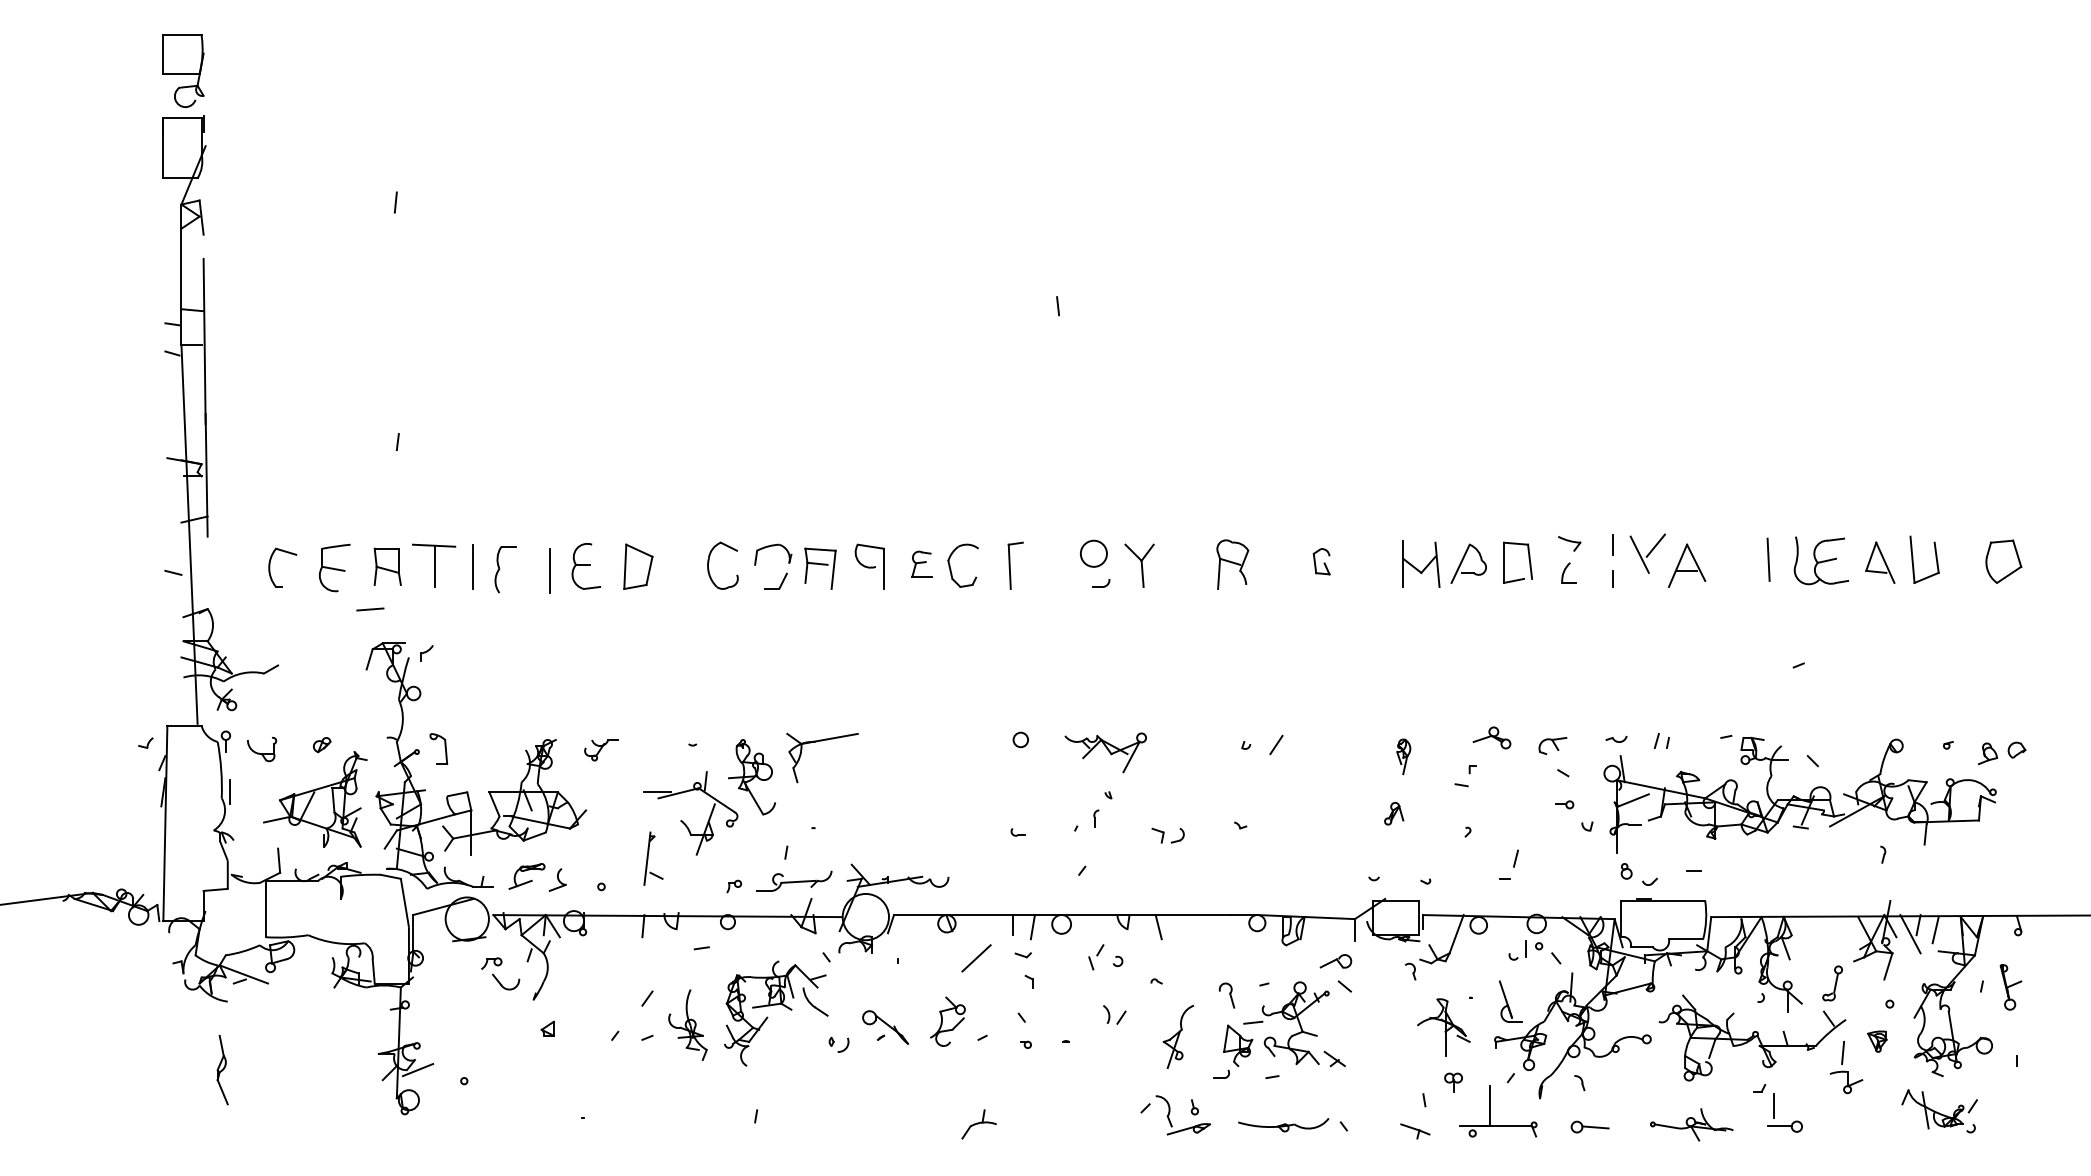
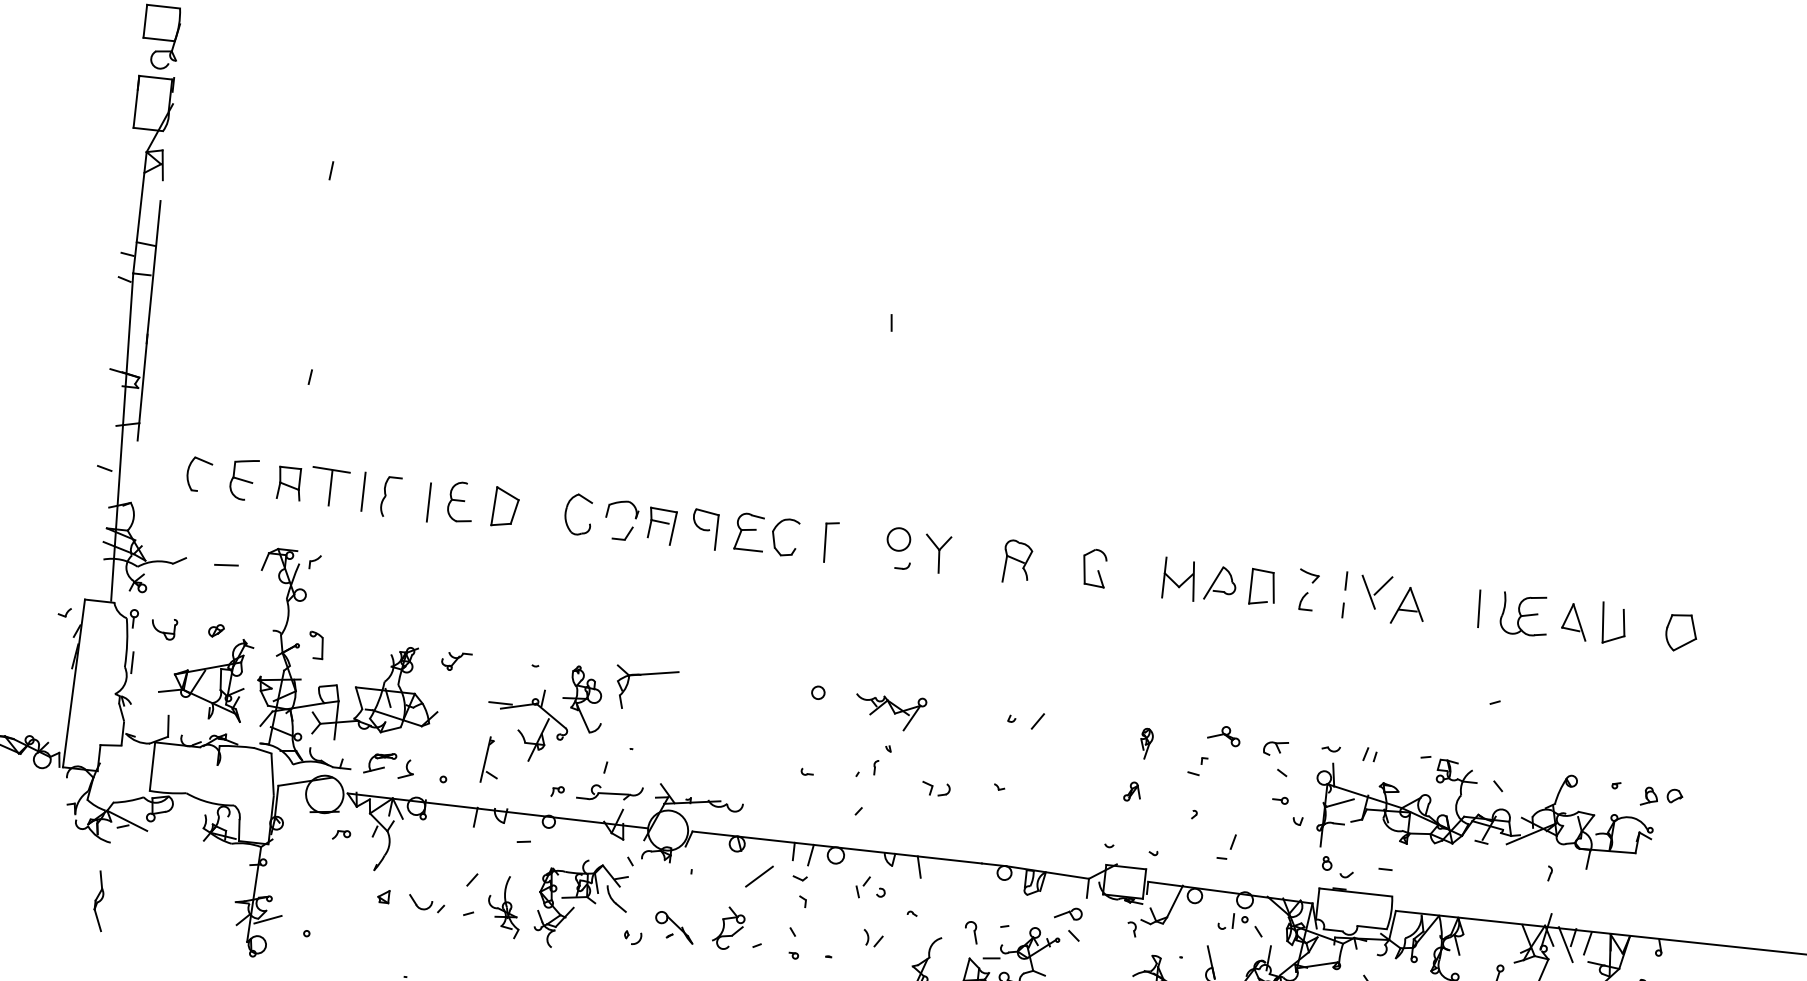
part: (1321, 561) -> (1094, 567), size x1.67
part: (921, 563) -> (749, 531), size x1.67
line: (370, 609) -> (226, 565), moved
part: (506, 981) -> (421, 902), moved

